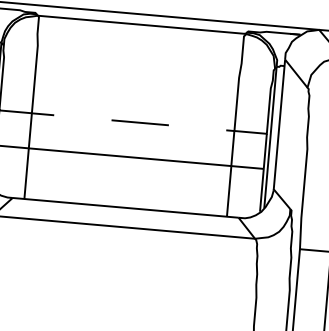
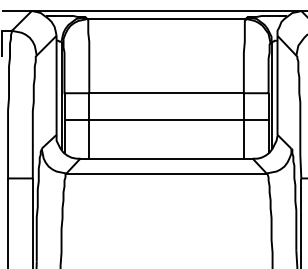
line: (134, 122) -> (167, 93), dashed -> solid

